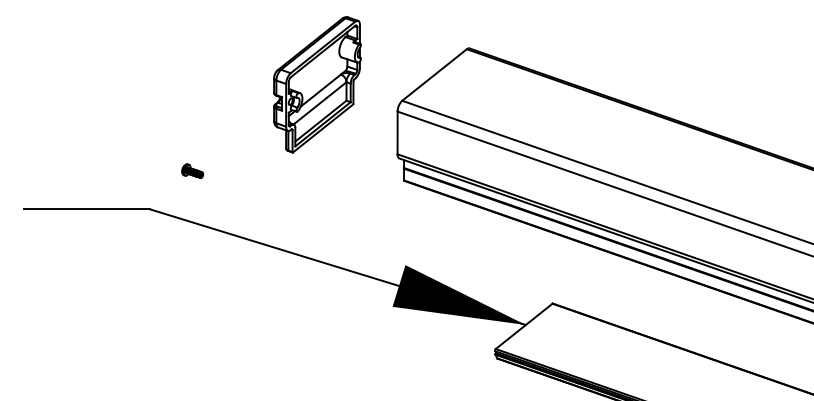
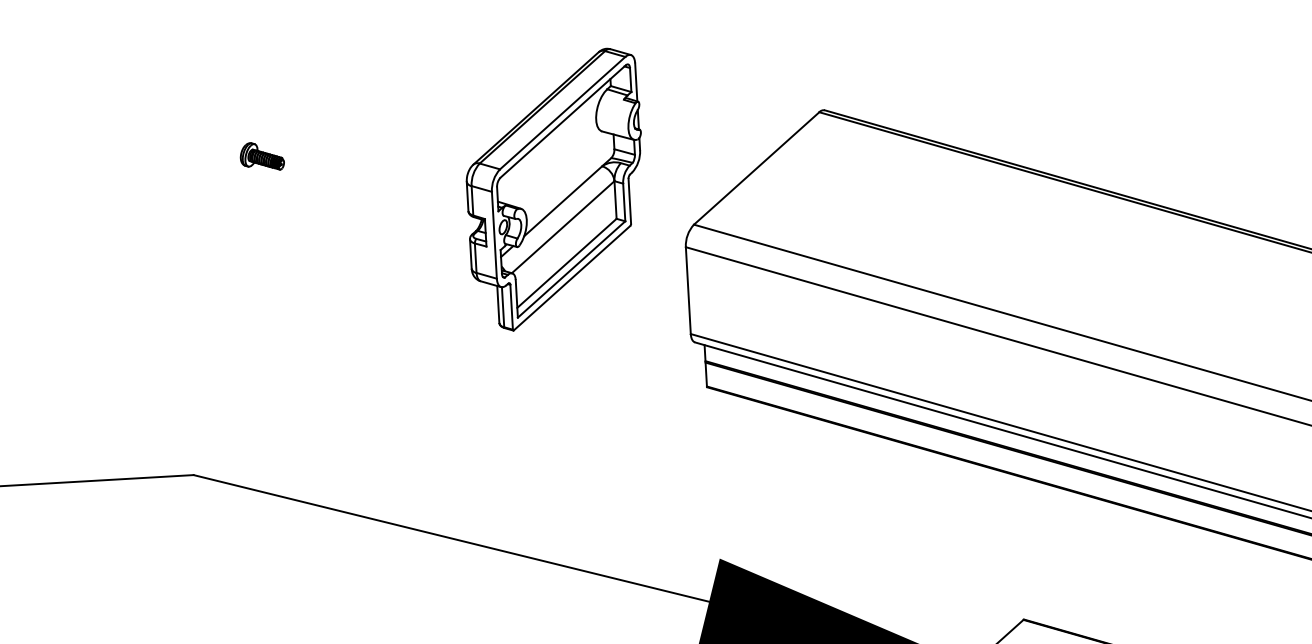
part: (317, 84) -> (555, 189), moved
part: (192, 170) -> (261, 155), moved

